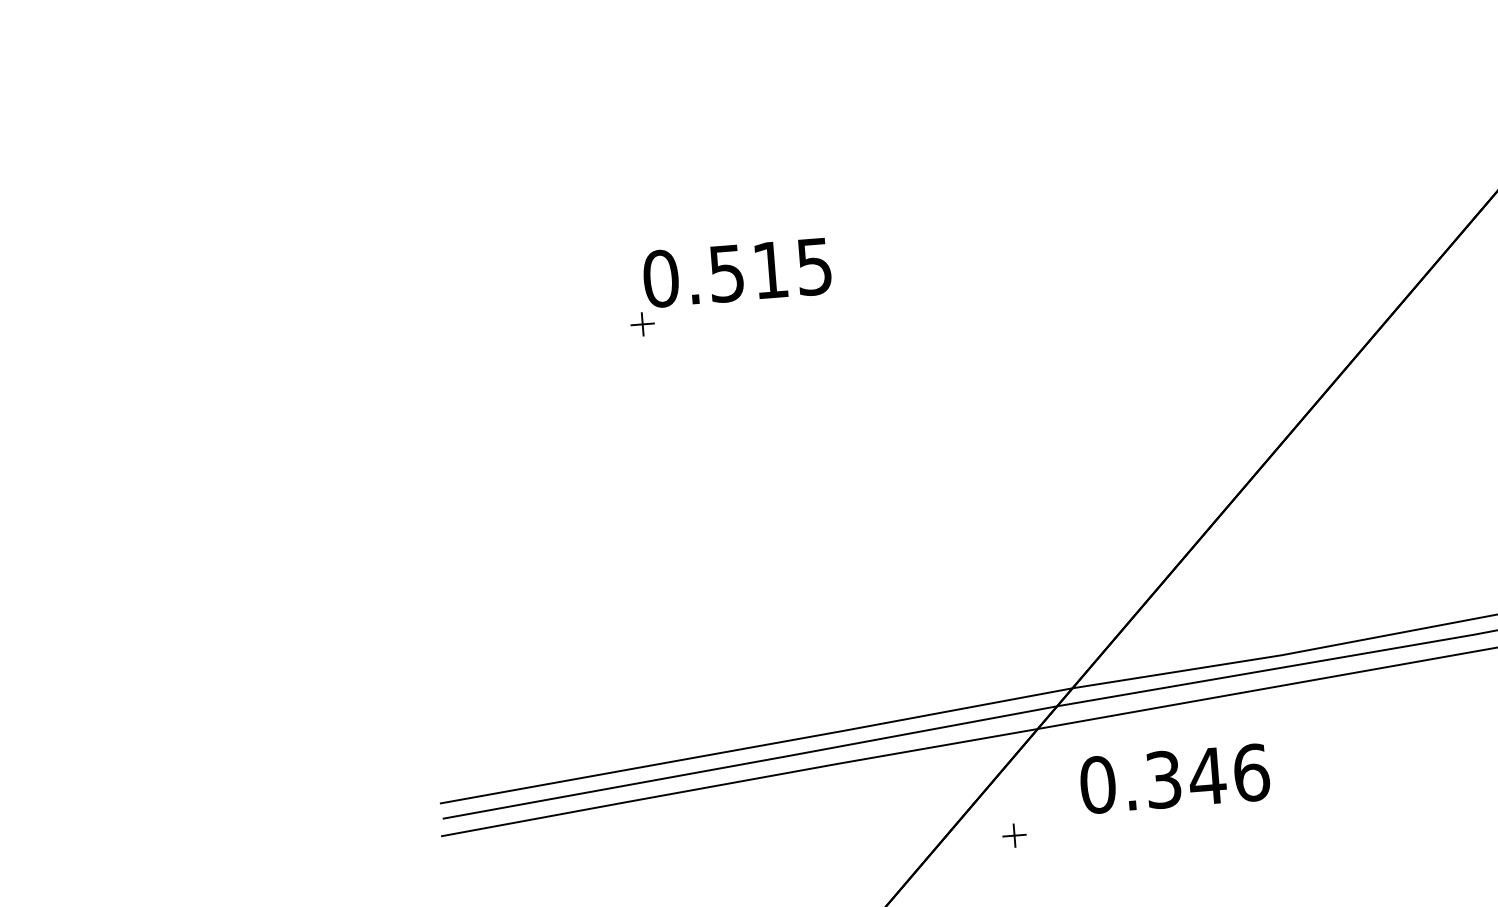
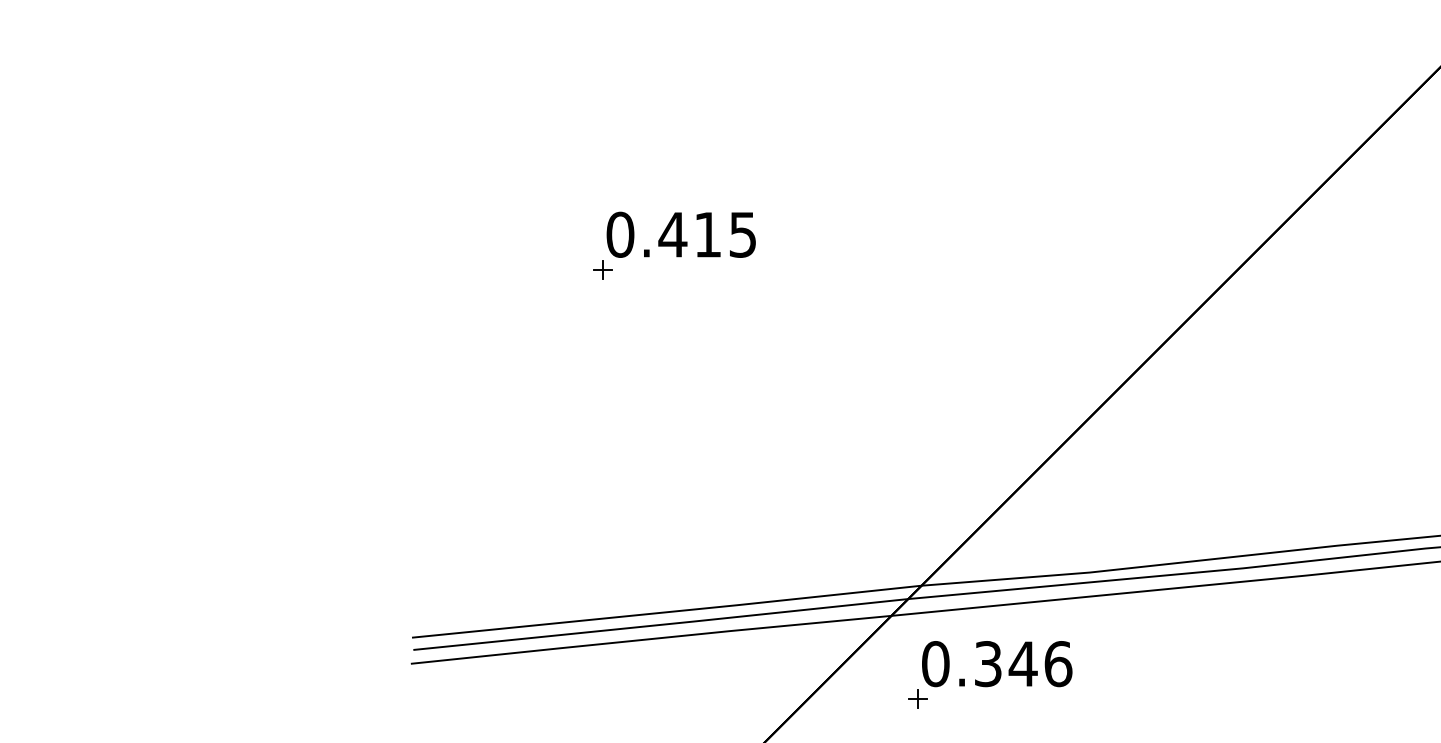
text: (726, 273) -> (672, 234), 0.515 -> 0.415
part: (1013, 834) -> (917, 698), moved

